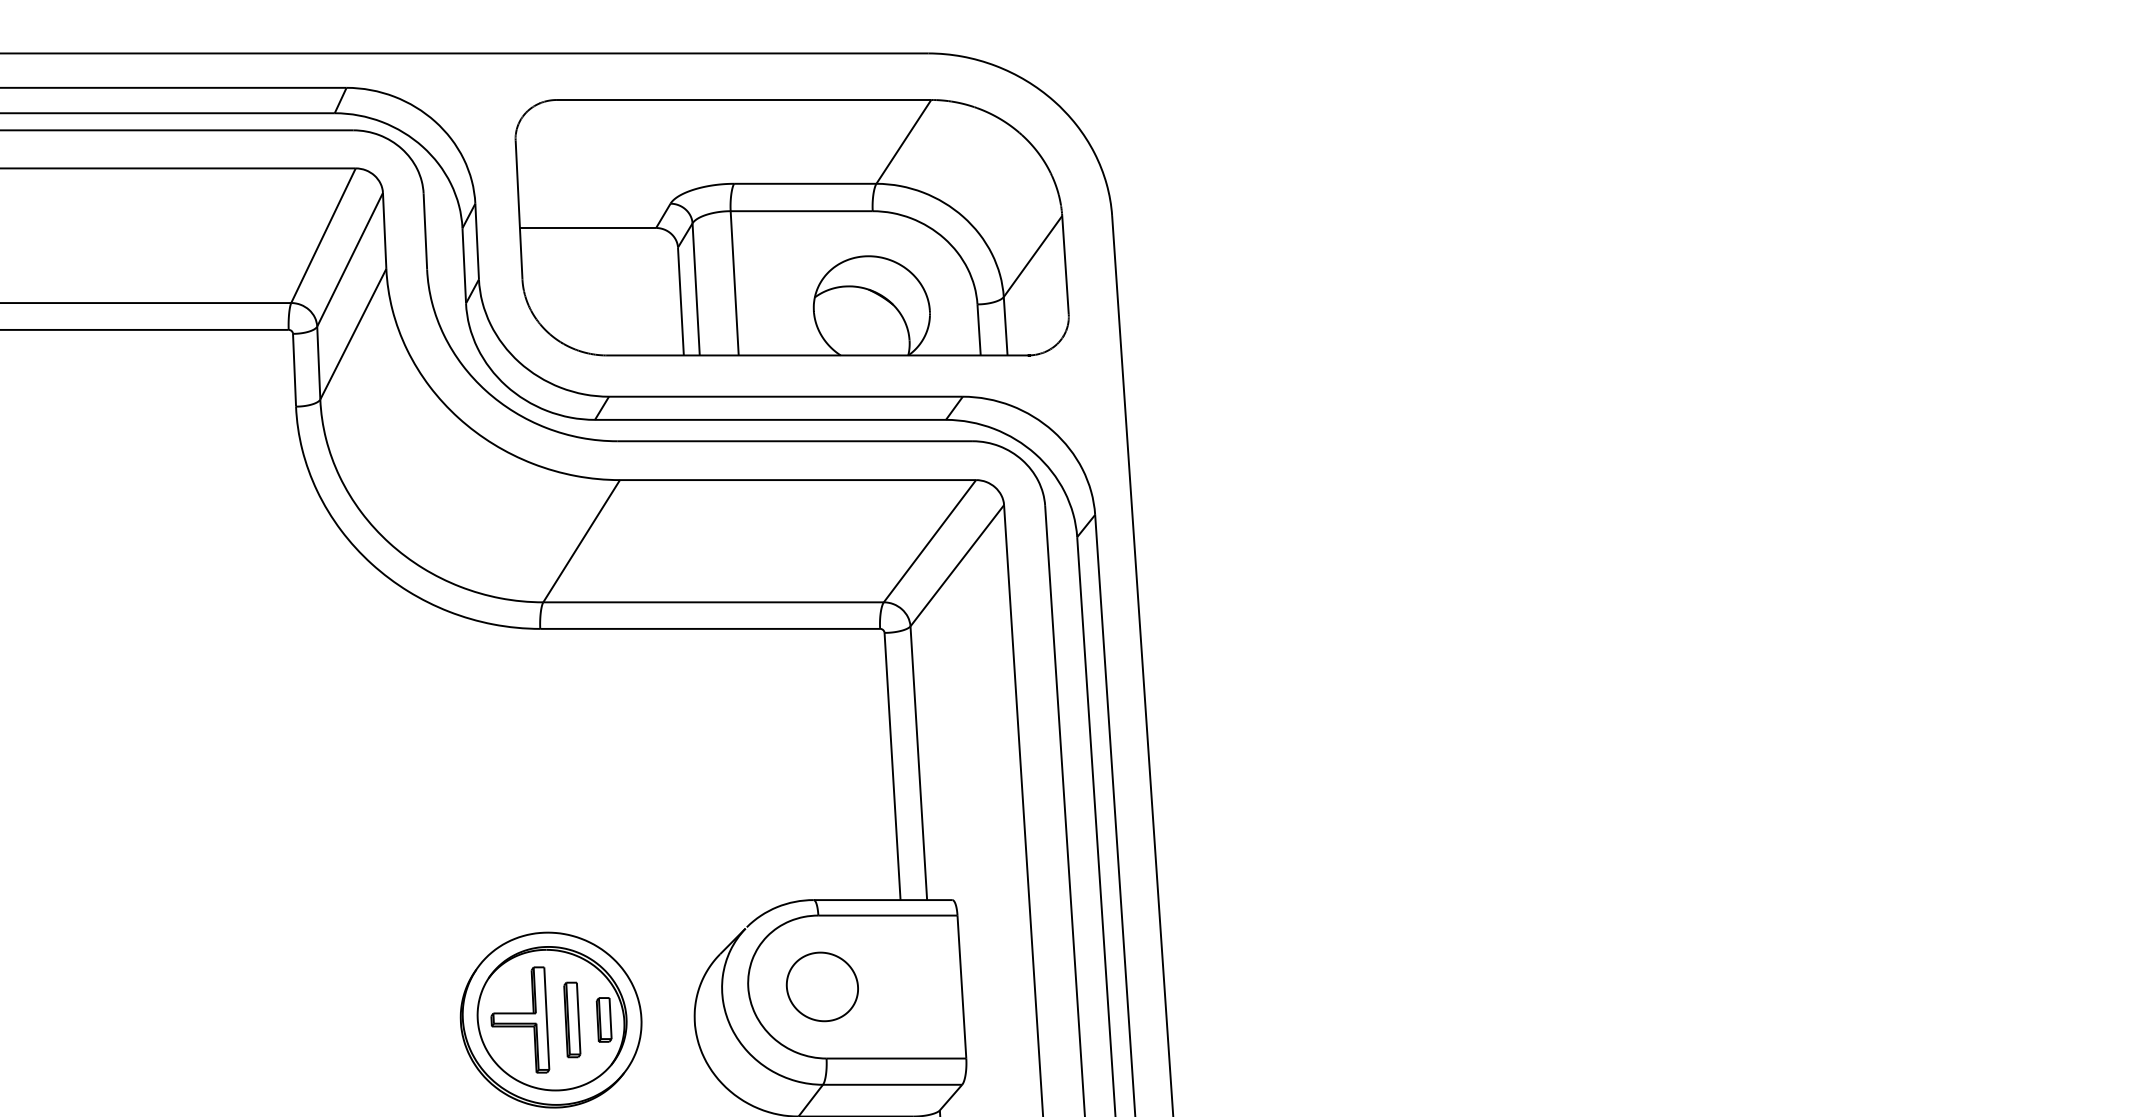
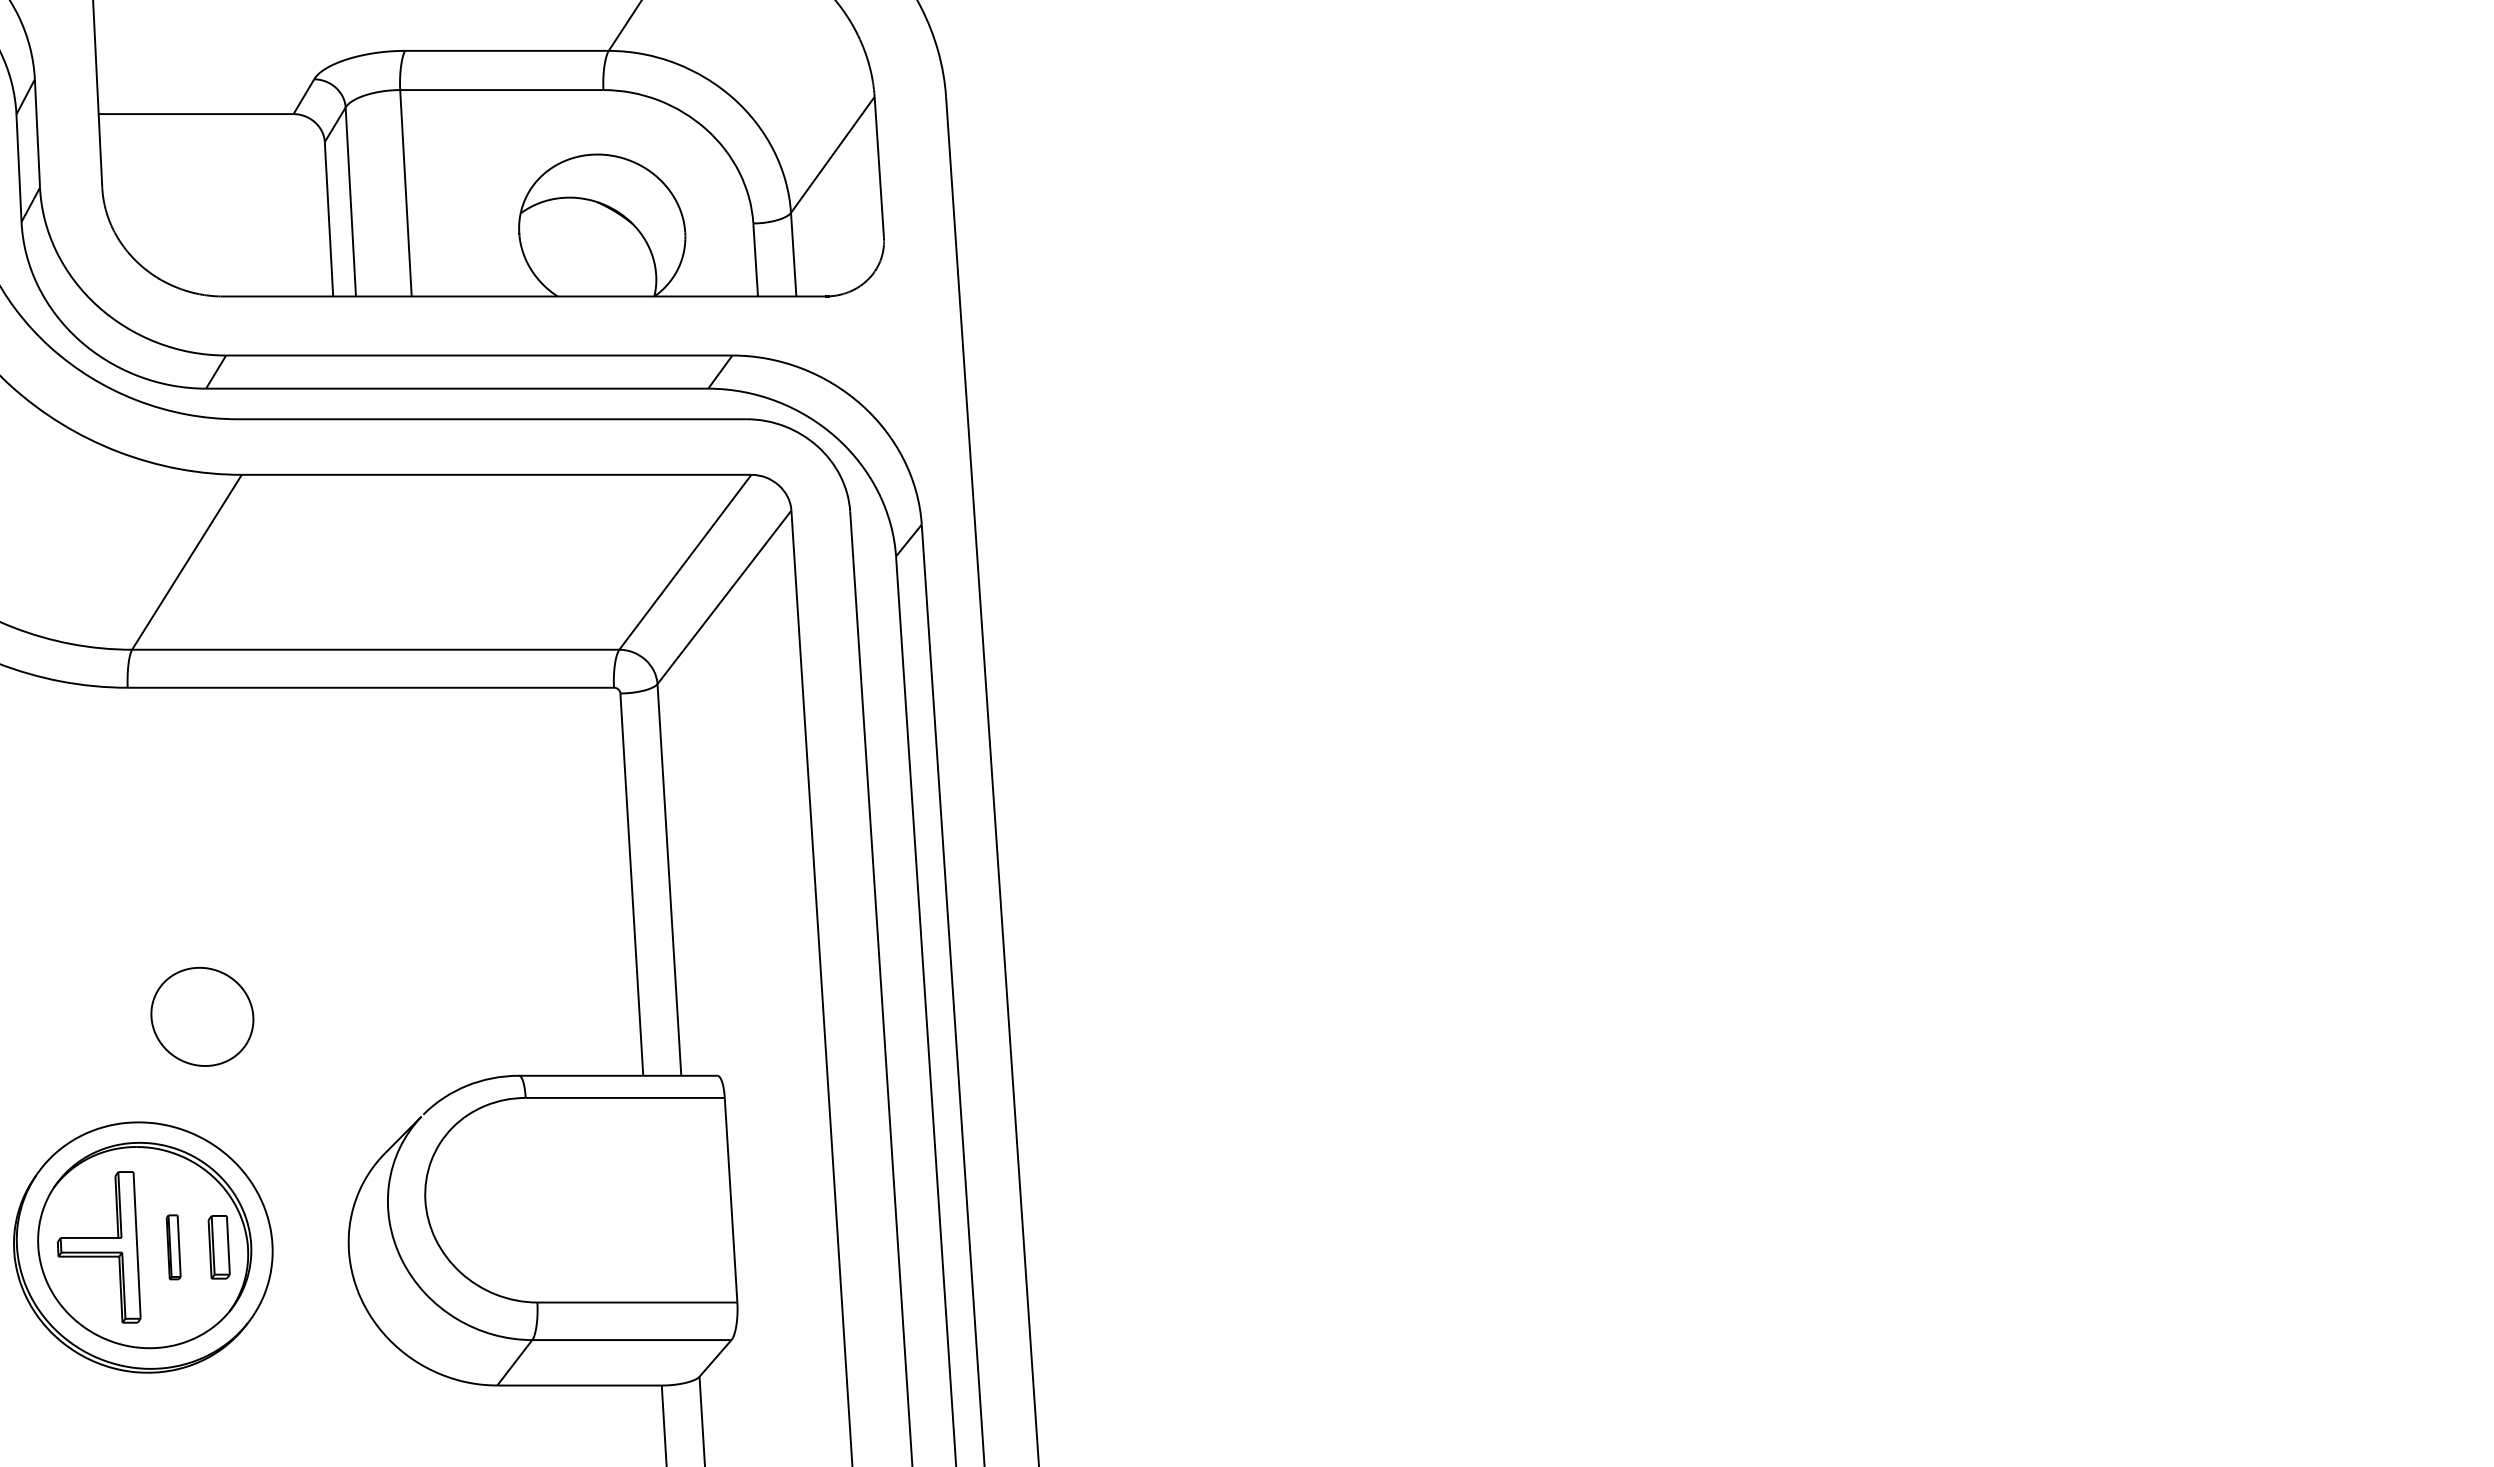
part: (821, 986) -> (201, 1016), moved
part: (572, 1019) -> (173, 1246), size x0.6

